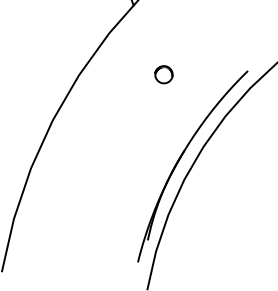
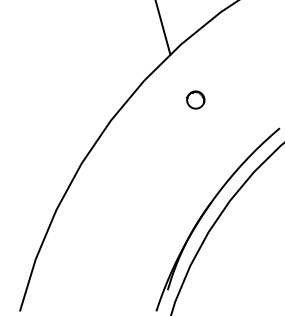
part: (163, 74) -> (195, 99), moved

